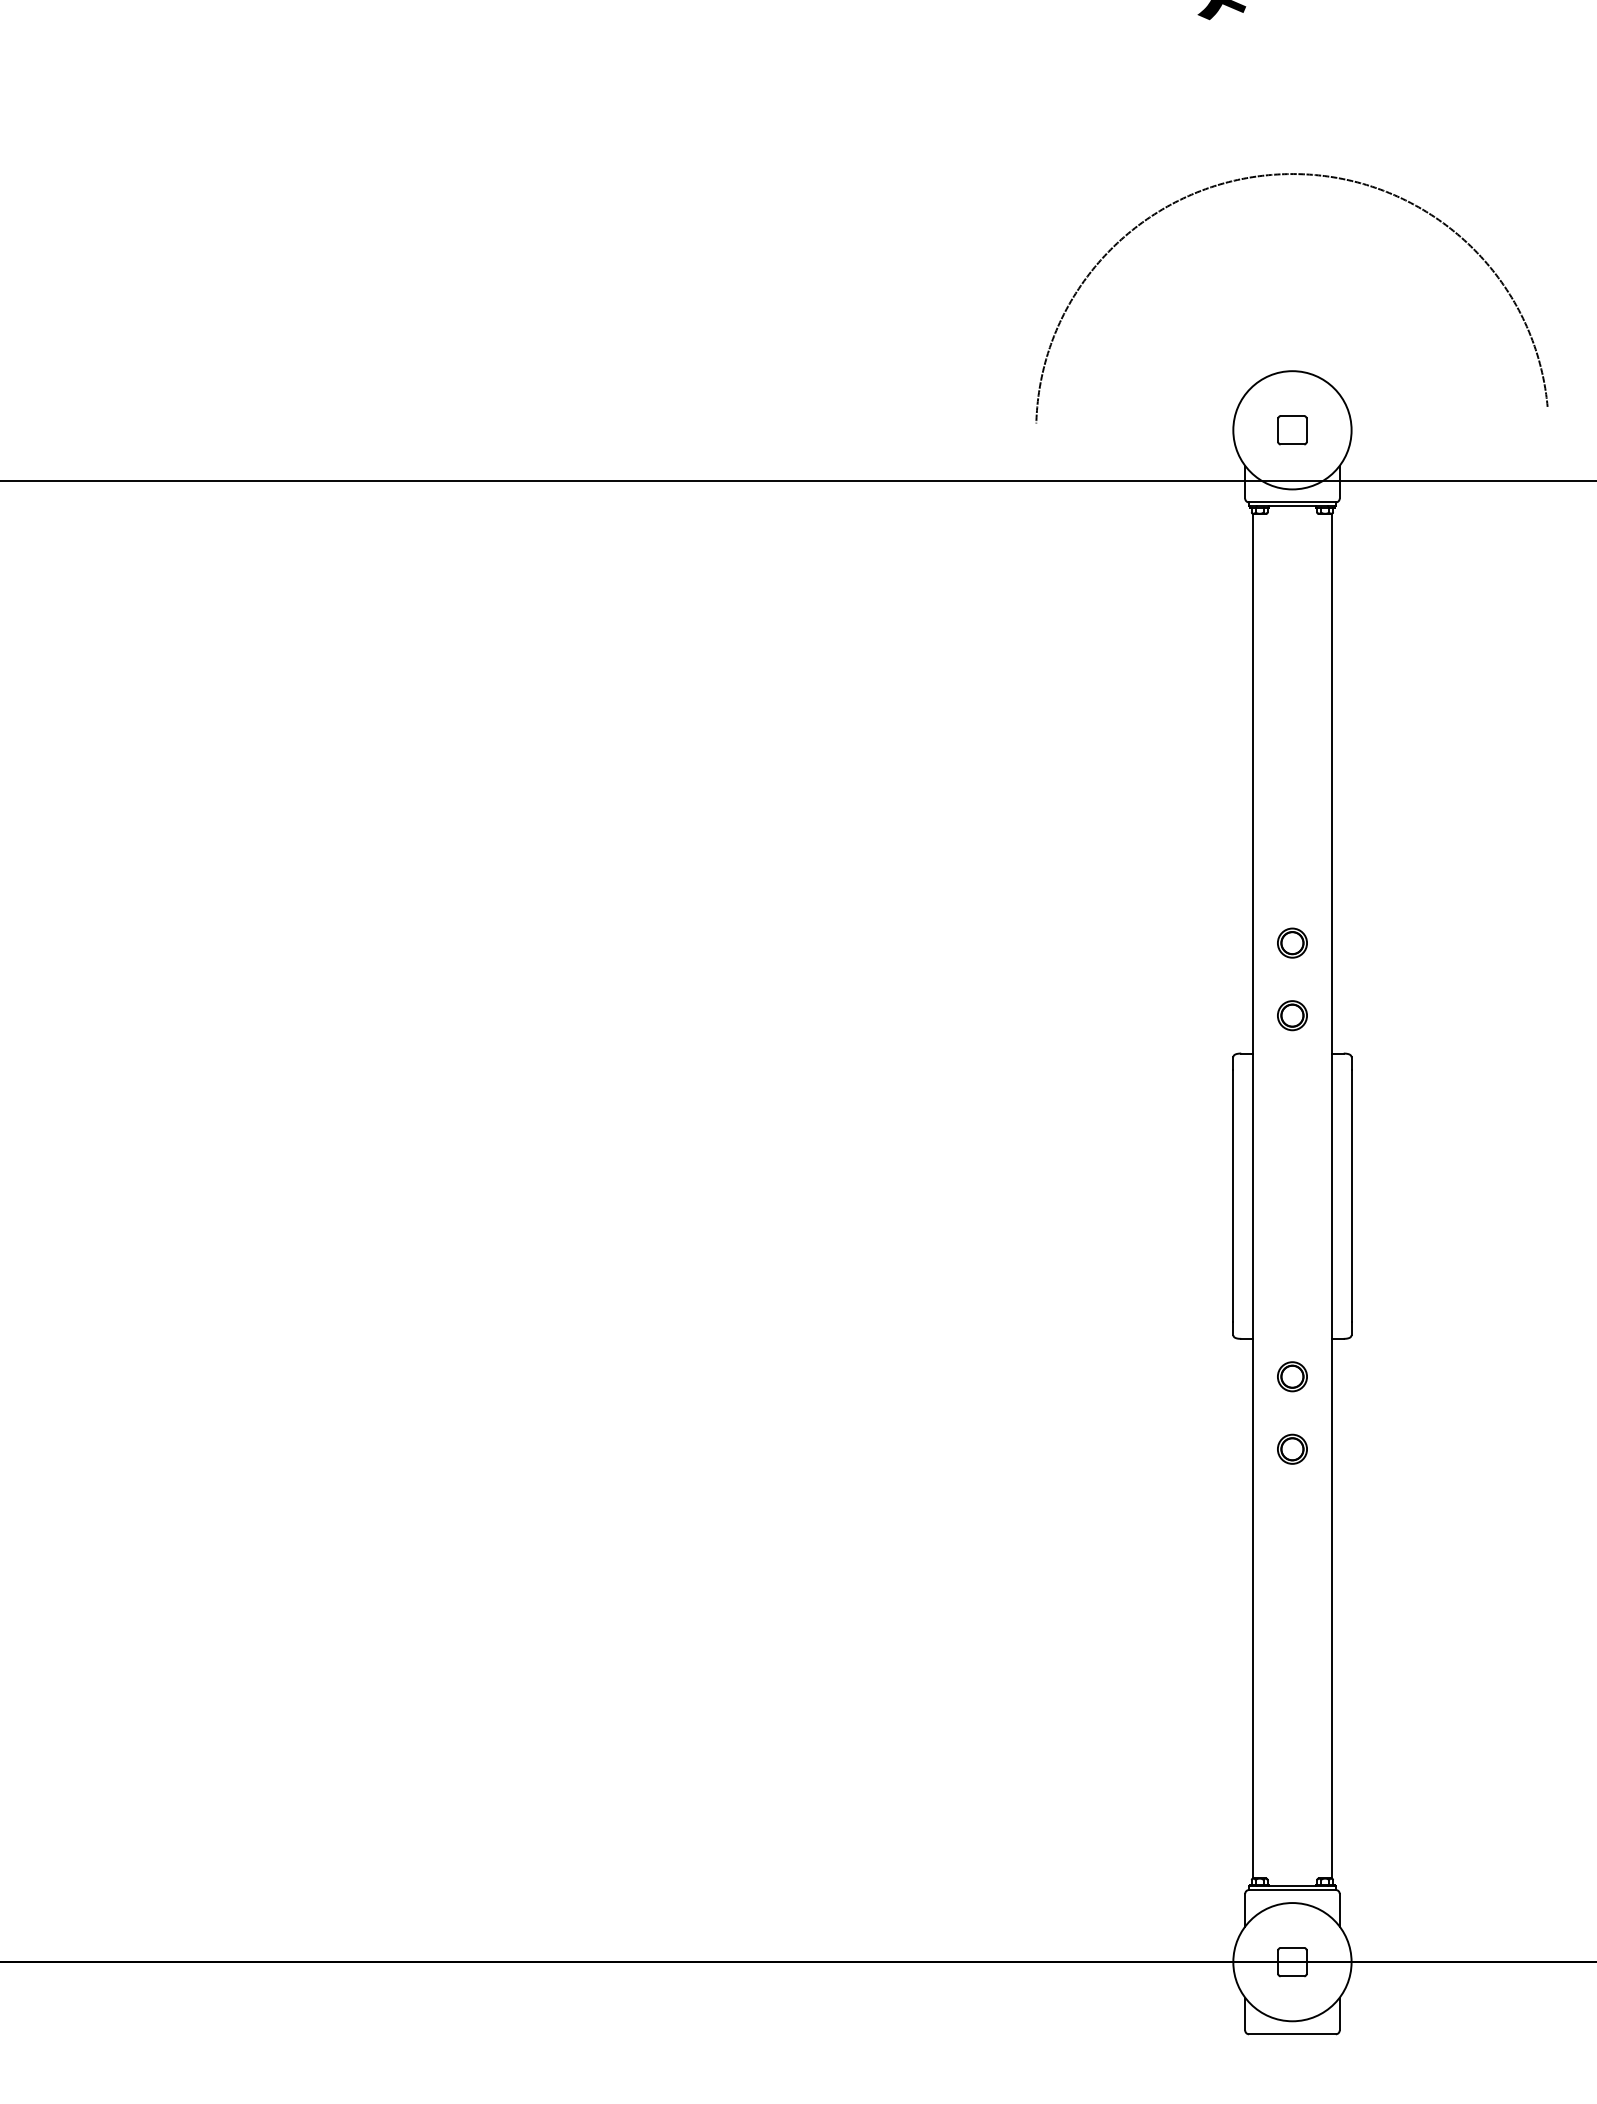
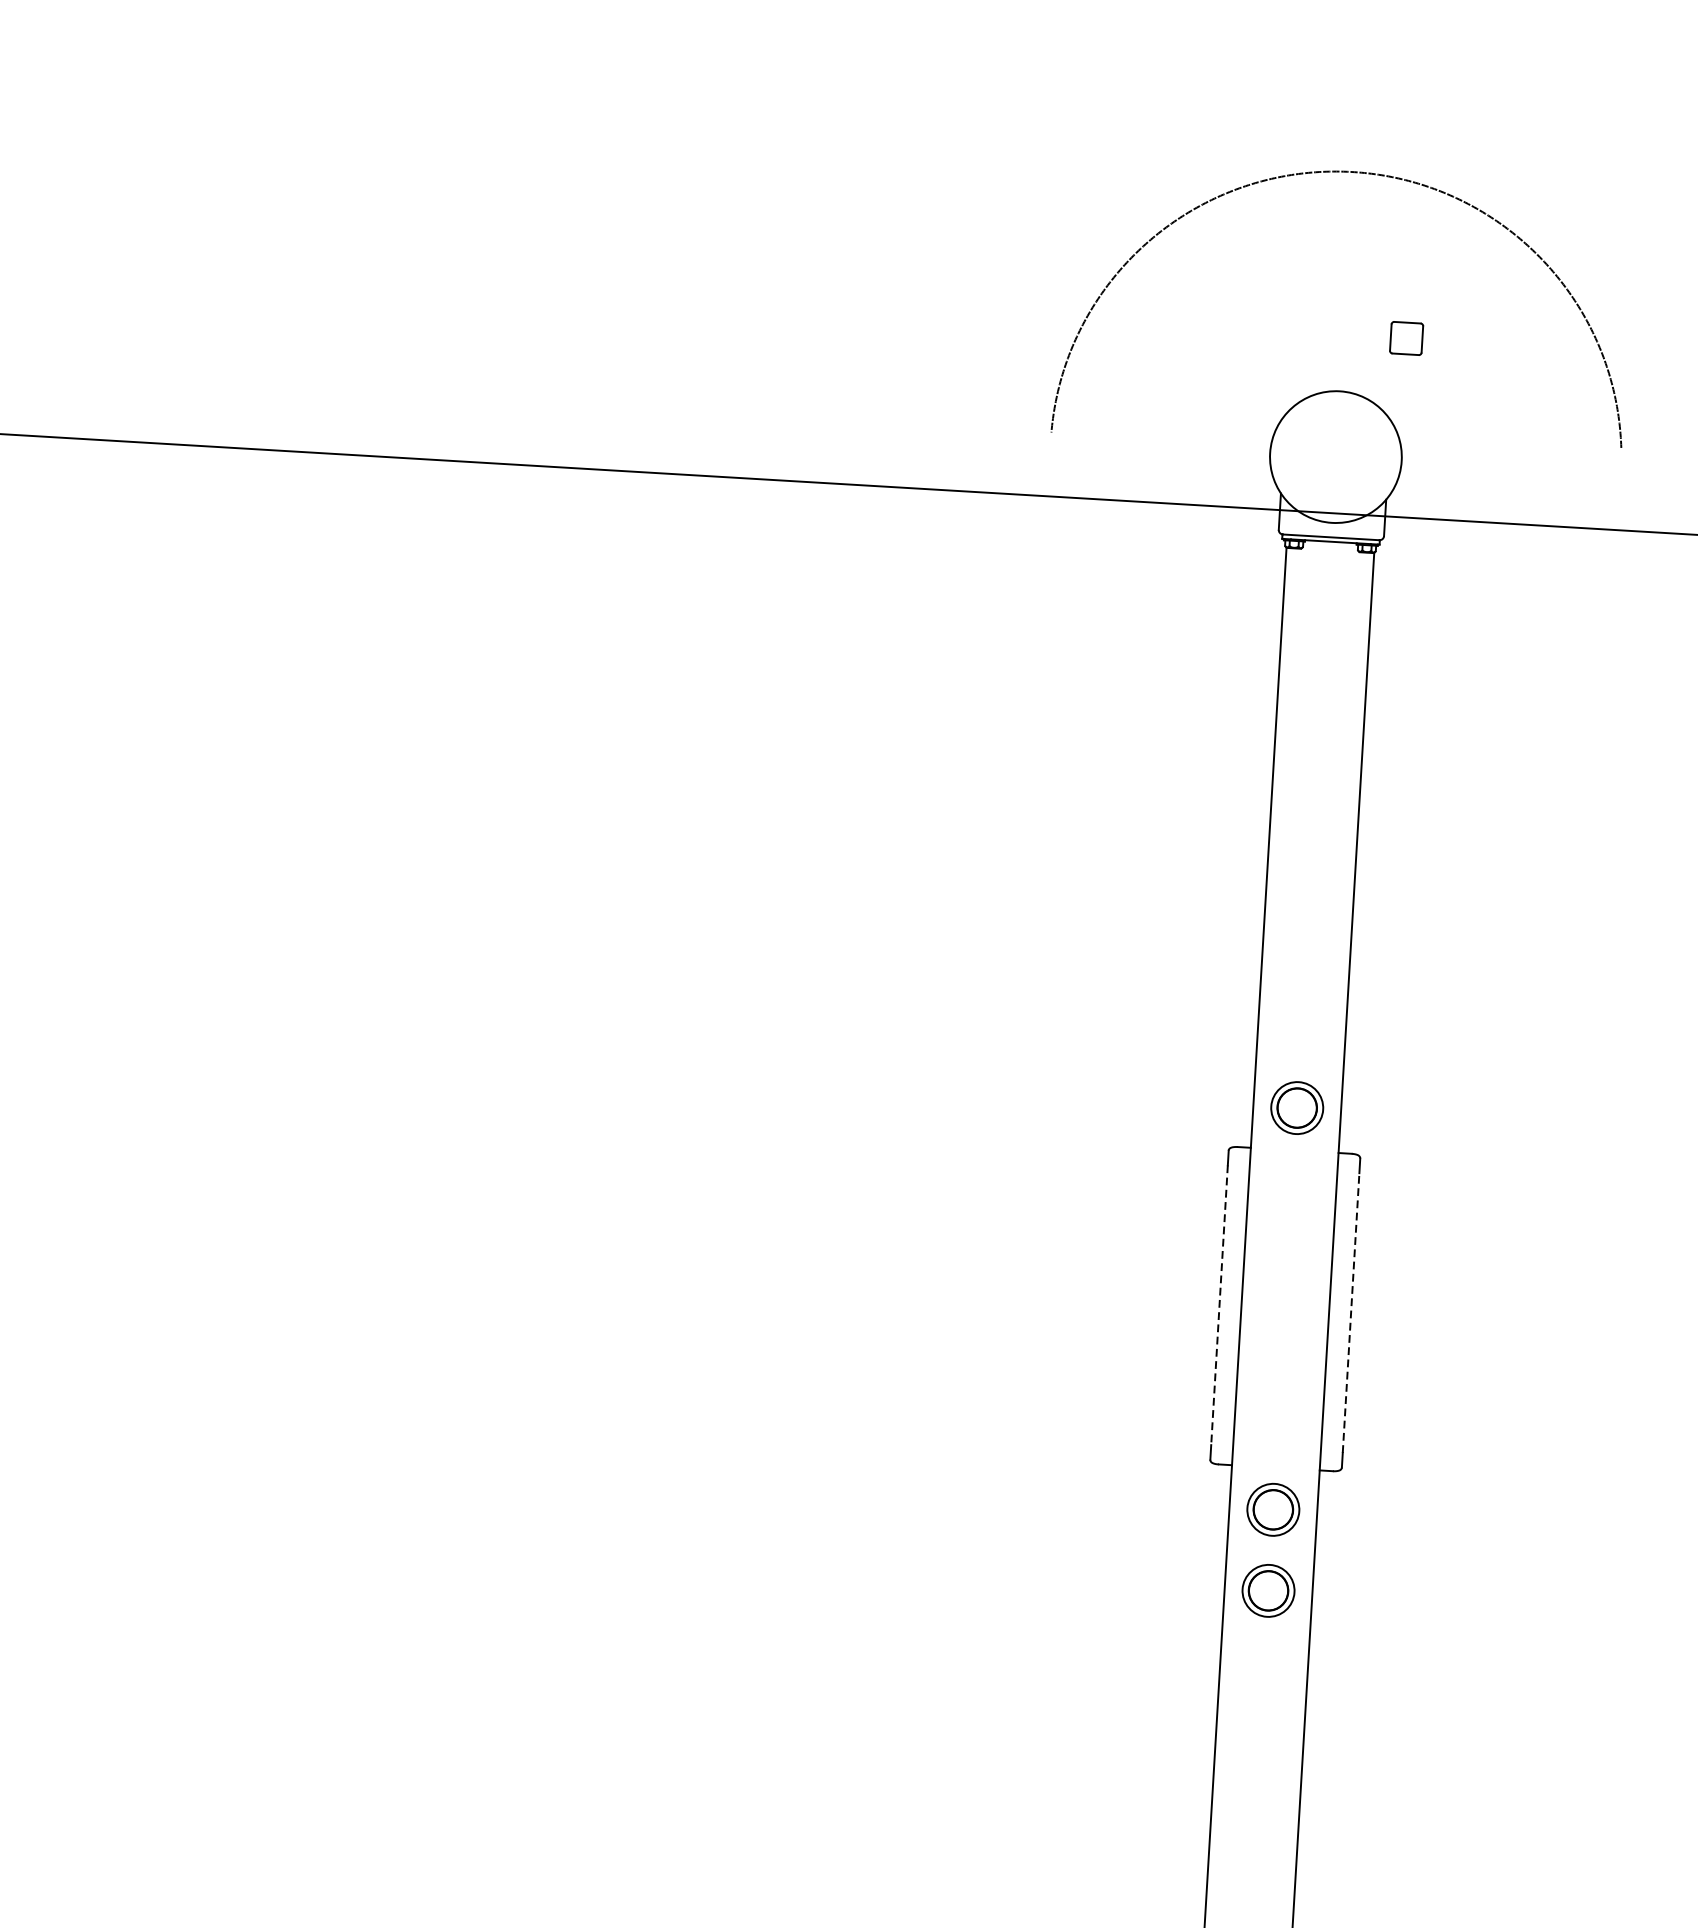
part: (1292, 430) -> (1406, 338), moved
part: (1292, 942) -> (1302, 1026), removed
part: (1292, 1015) -> (1297, 1108), size x1.6
line: (1233, 1196) -> (1219, 1305), solid -> dashed
line: (1351, 1196) -> (1350, 1313), solid -> dashed
part: (1292, 1376) -> (1273, 1509), size x1.6
part: (1292, 1448) -> (1268, 1589), size x1.6

